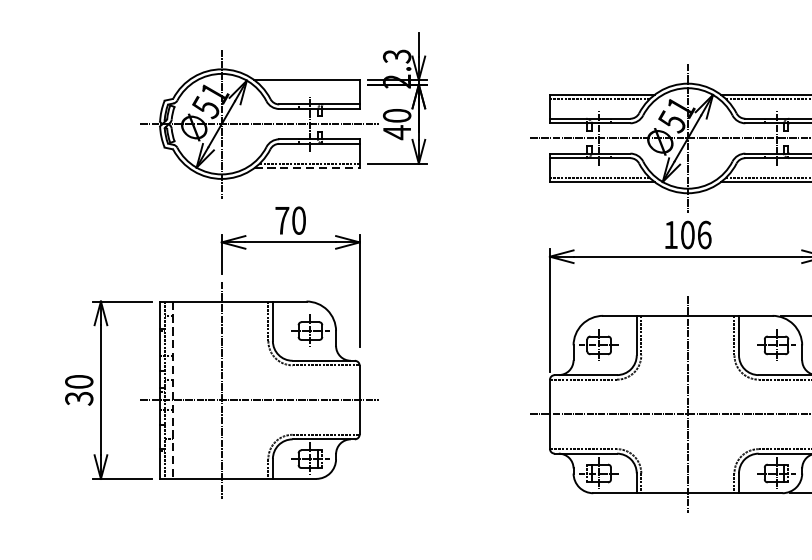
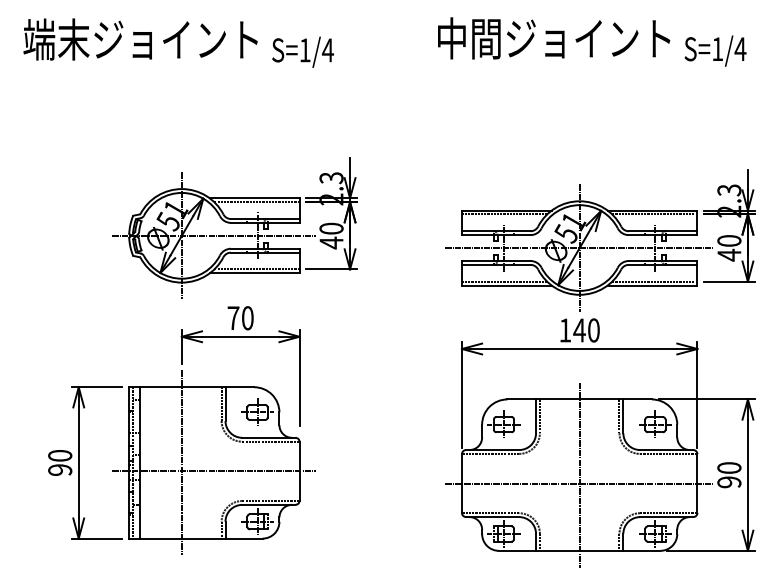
line: (309, 85) -> (256, 202), added
line: (306, 168) -> (254, 273), dashed -> solid
text: (695, 235) -> (586, 330), 106 -> 140
line: (173, 389) -> (140, 462), dashed -> solid
text: (79, 399) -> (60, 470), 30 -> 90

